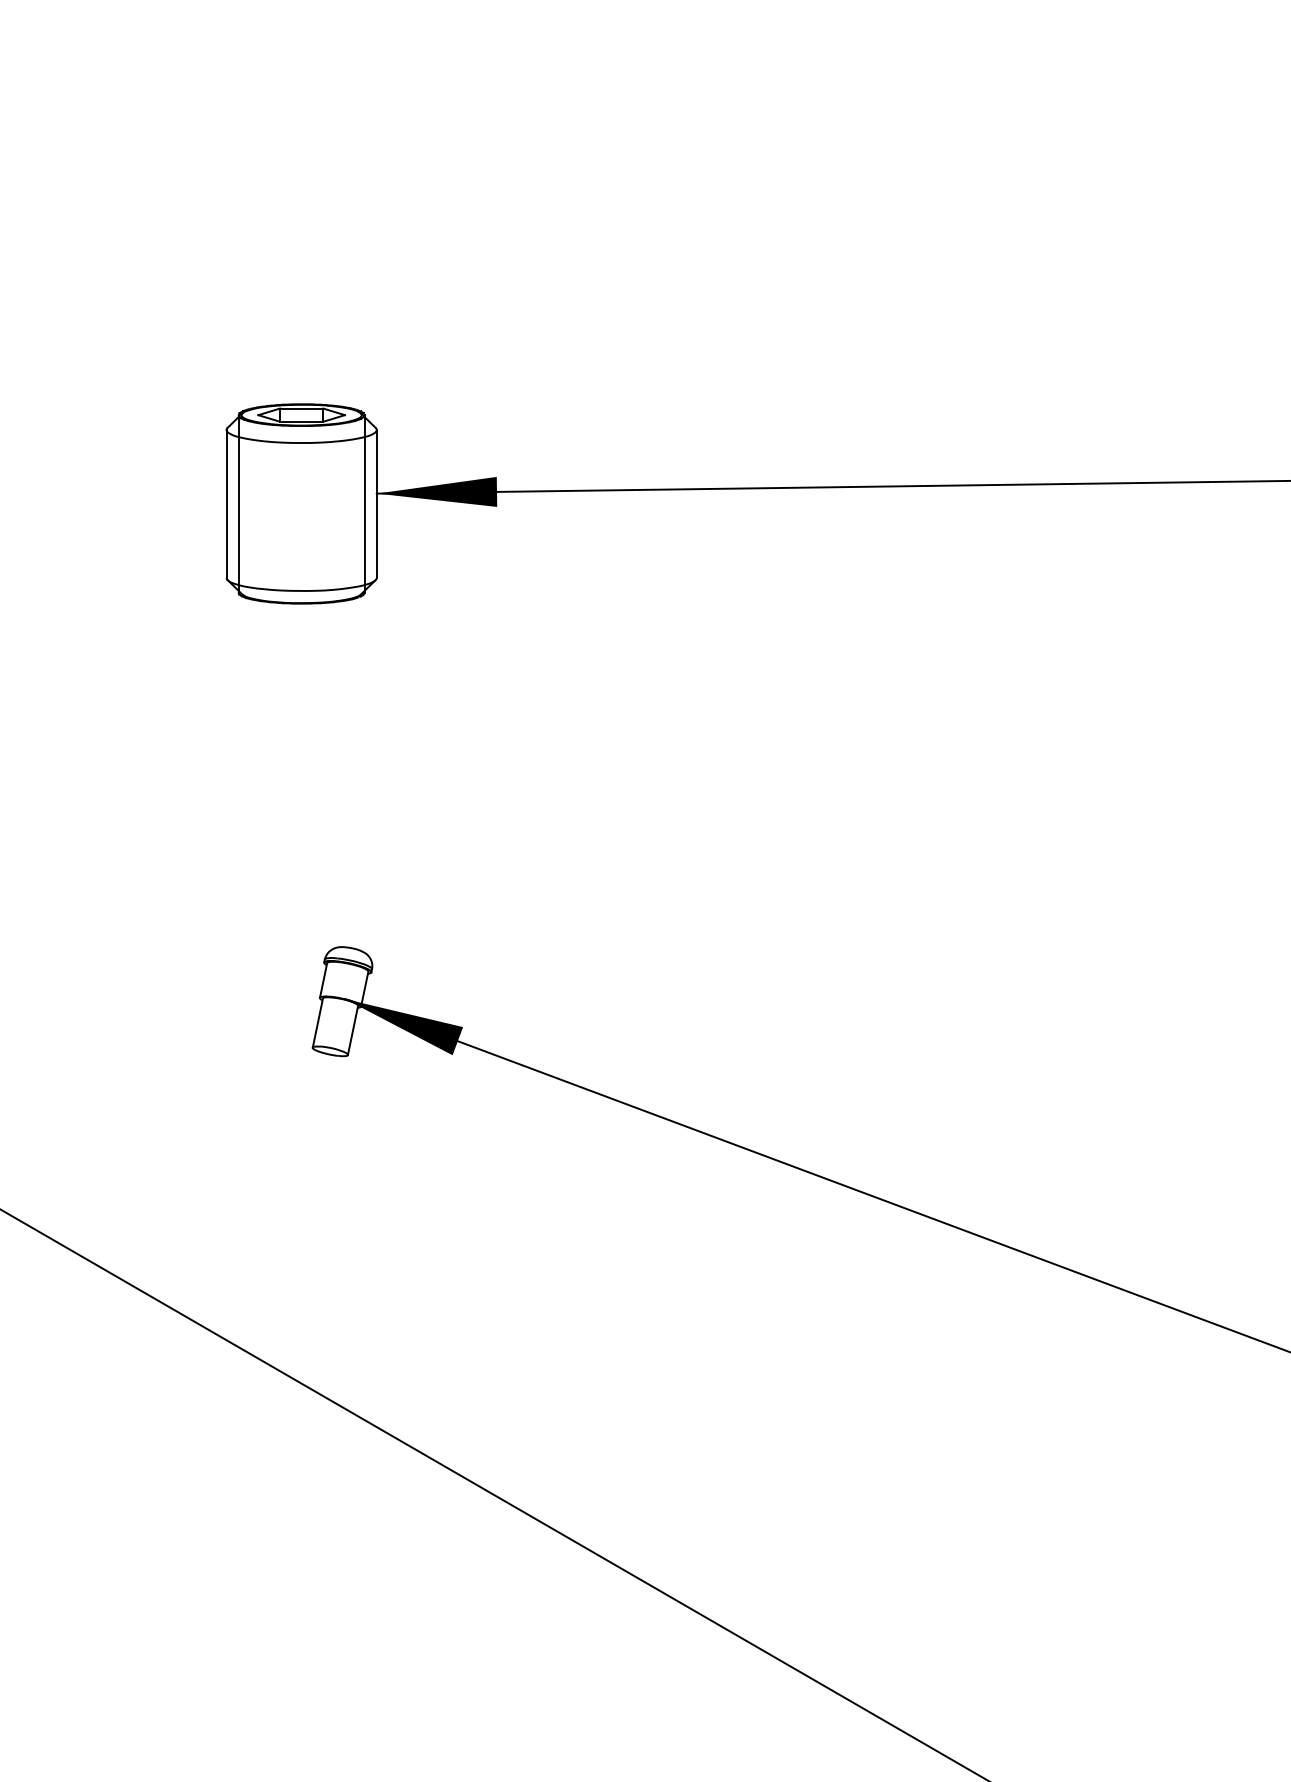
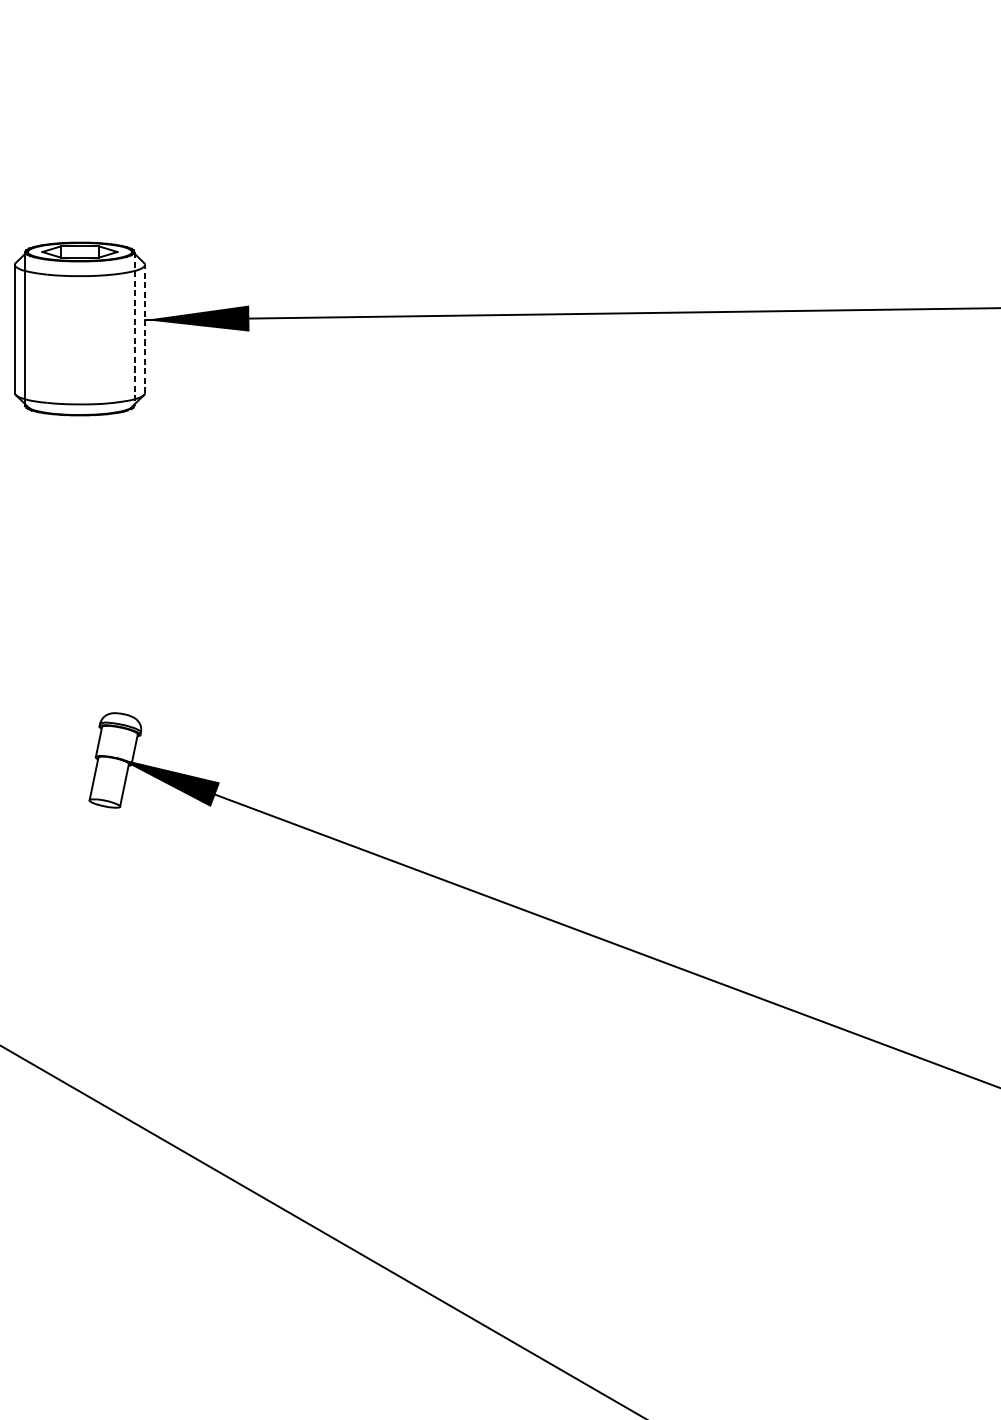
line: (364, 503) -> (134, 328), solid -> dashed
line: (376, 503) -> (144, 328), solid -> dashed

